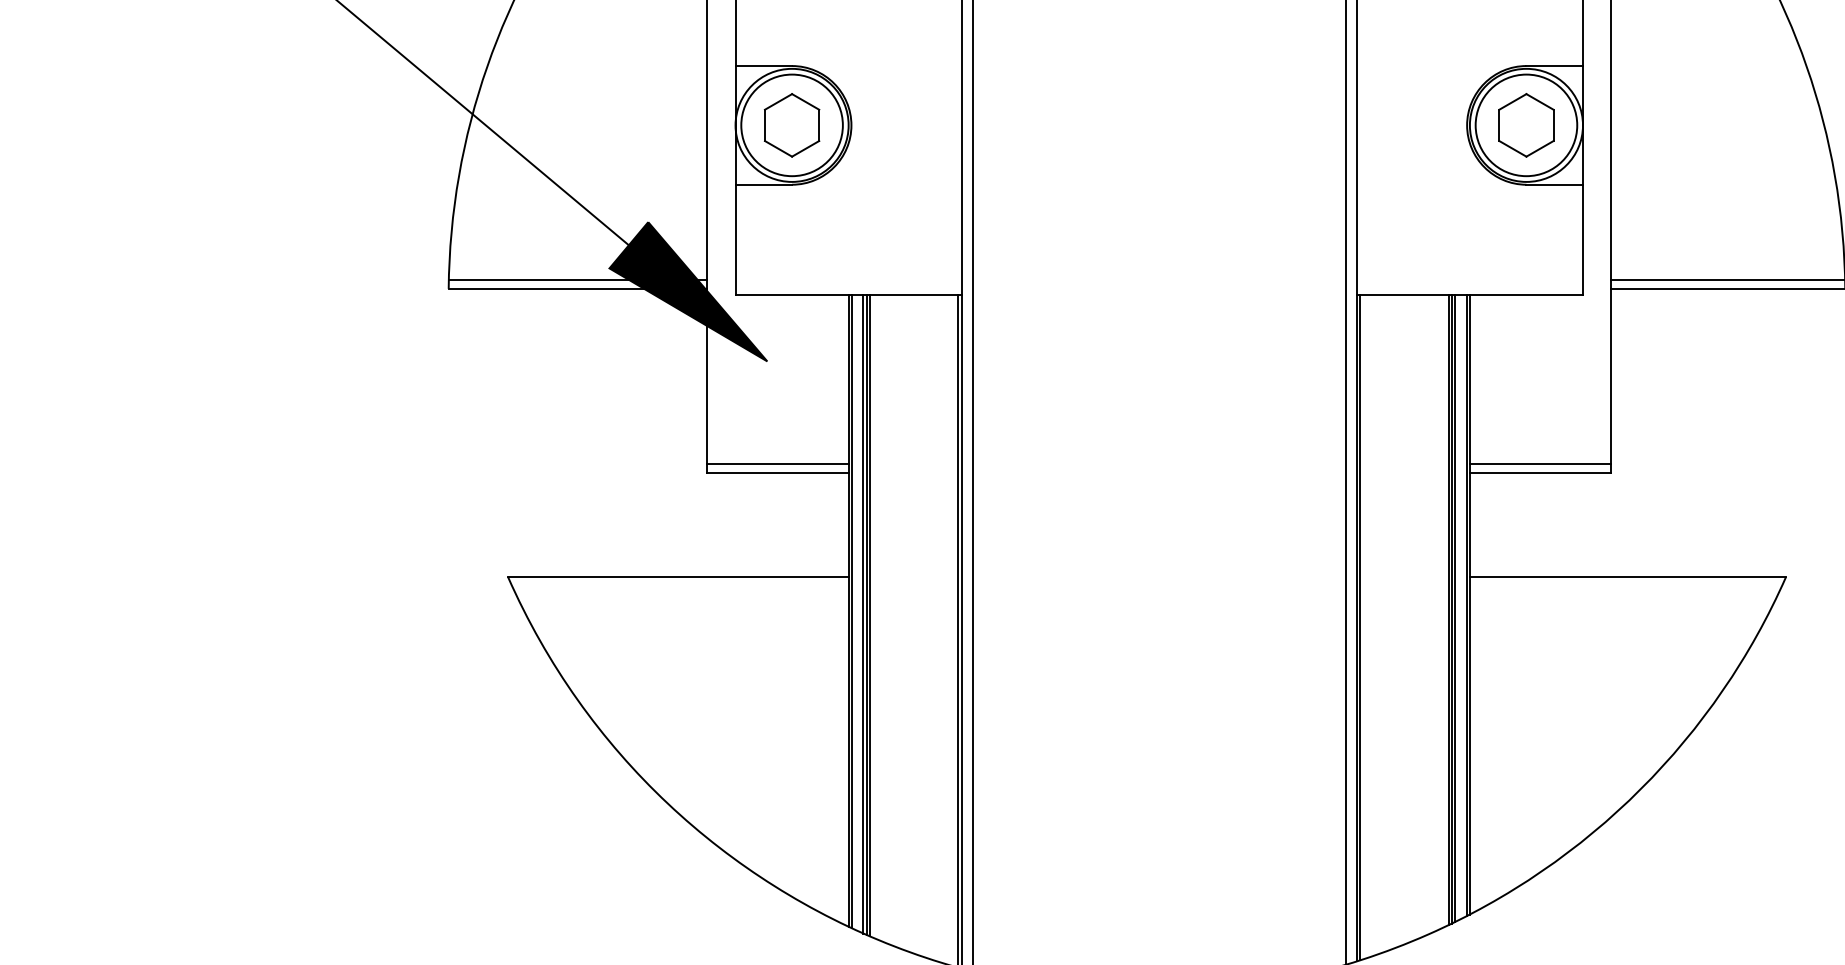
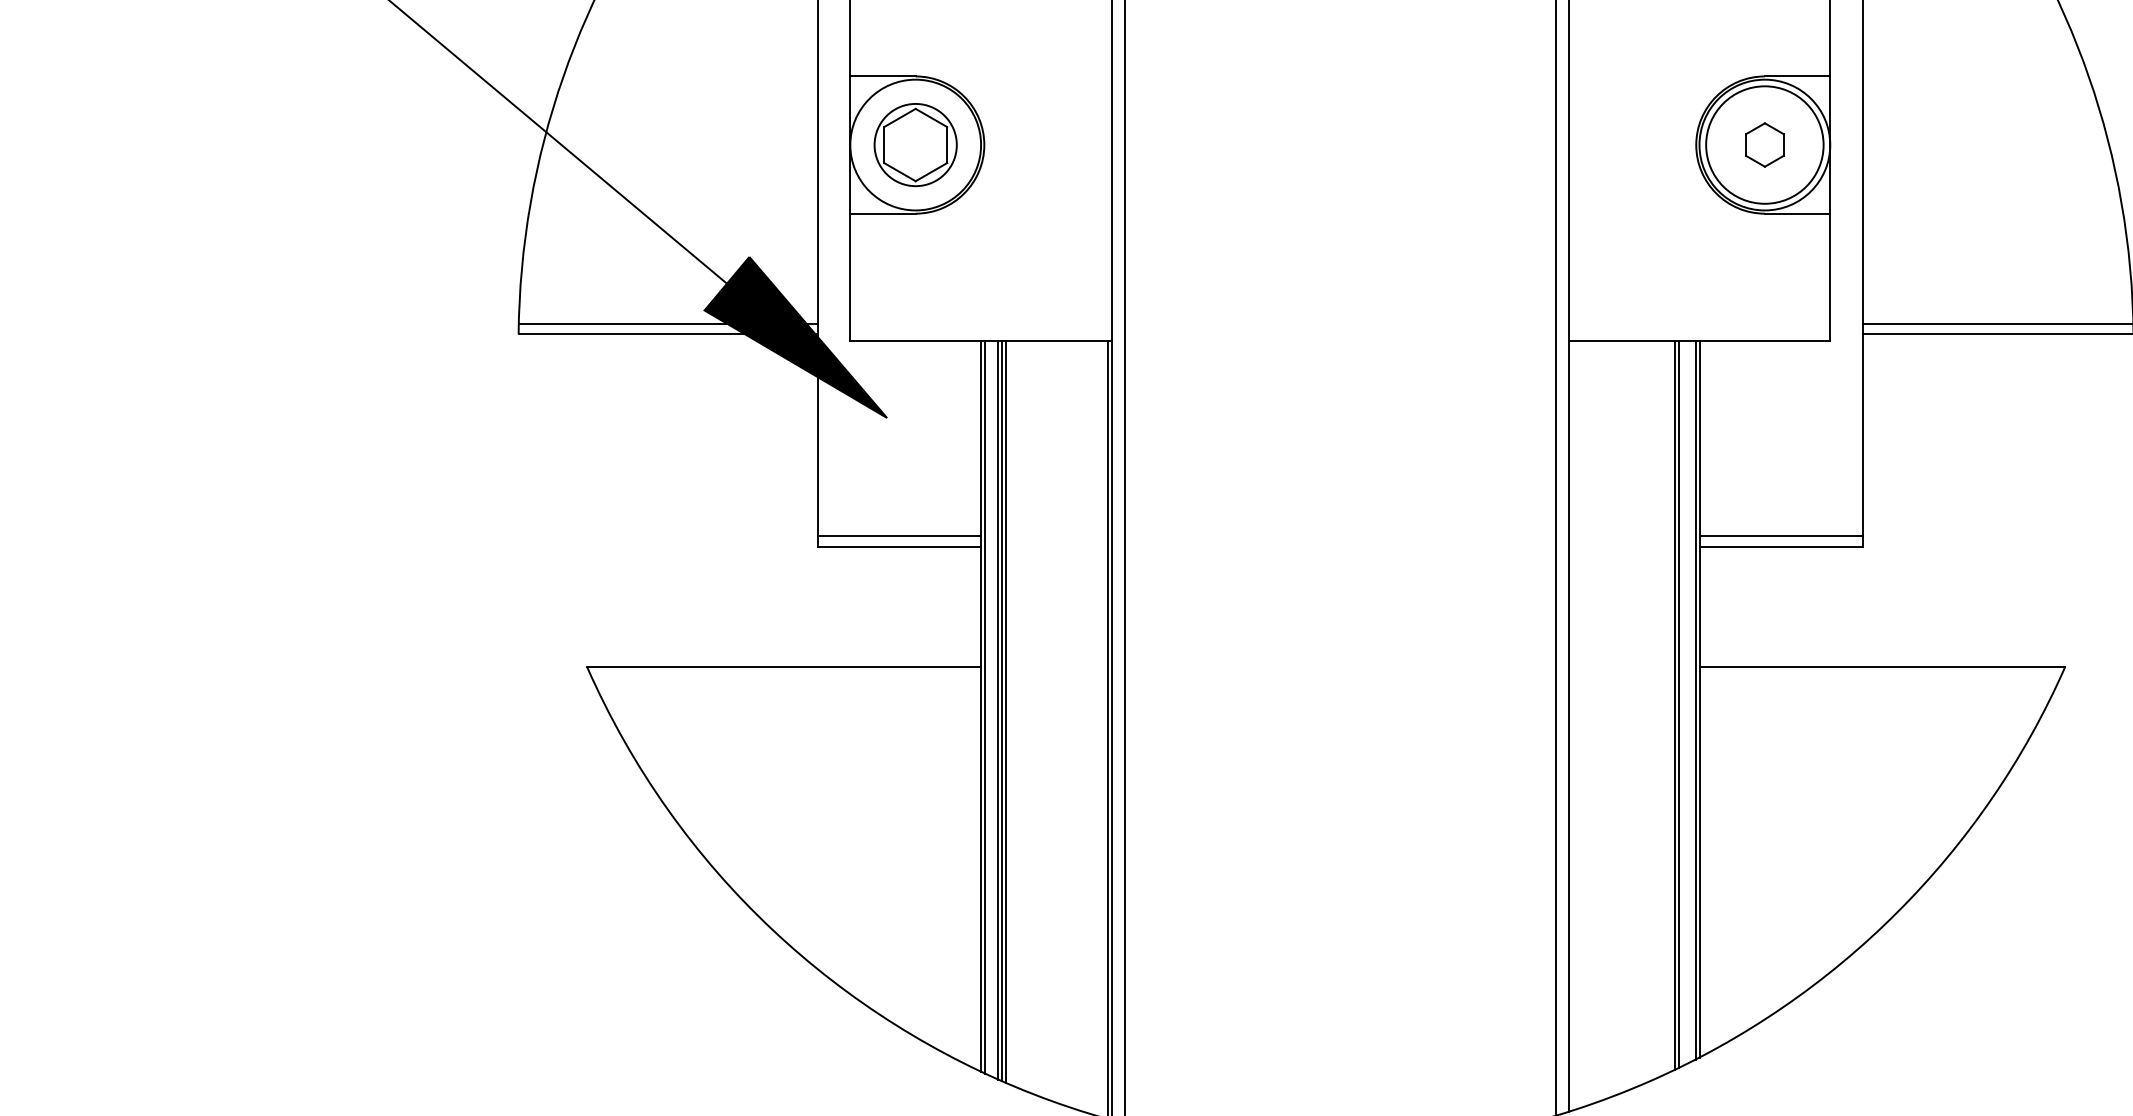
circle: (791, 124) -> (915, 144), size x0.7
part: (1526, 124) -> (1764, 144), size x0.6
line: (1455, 608) -> (1682, 703), removed
line: (1360, 627) -> (1572, 725), removed

